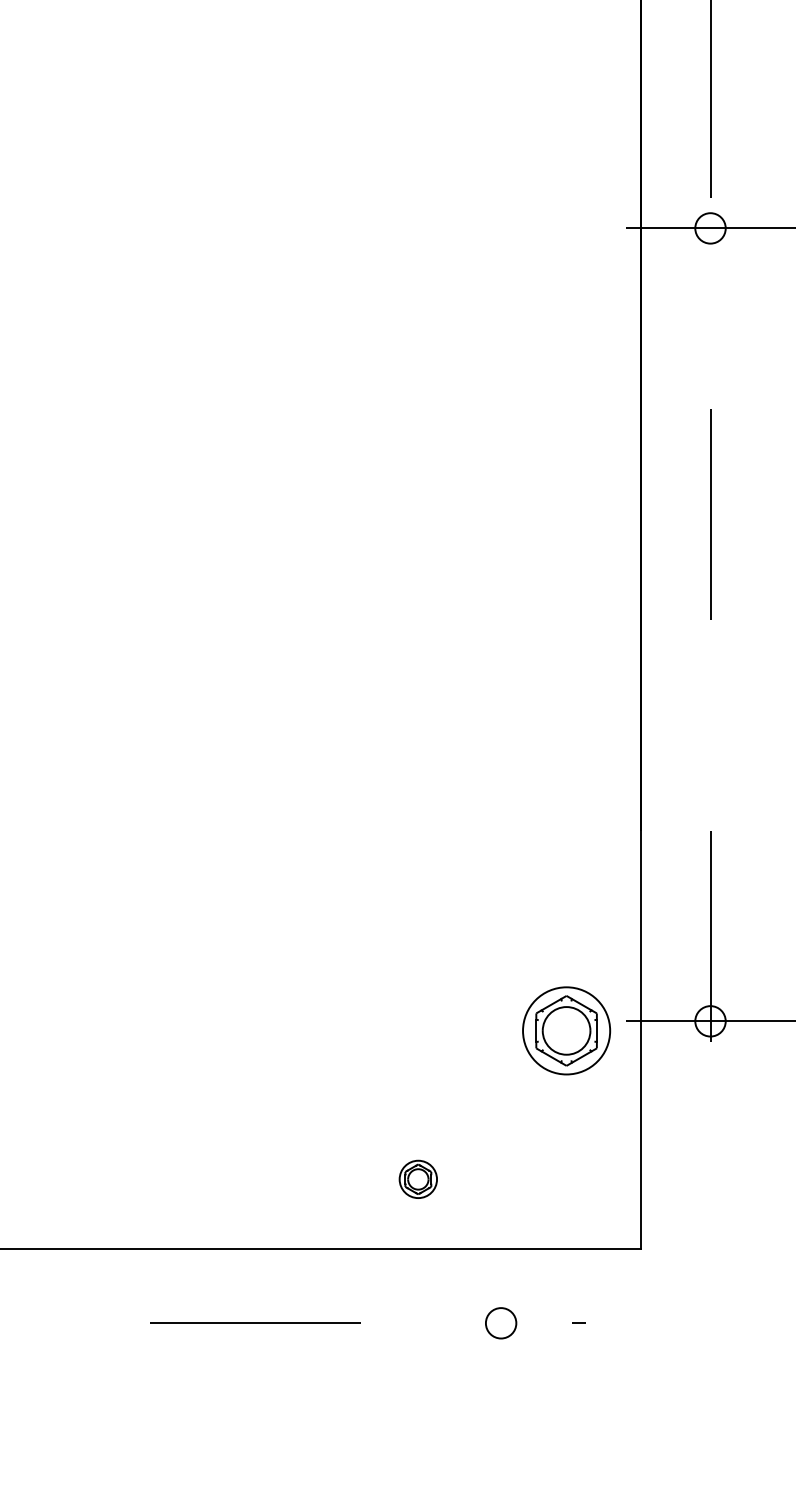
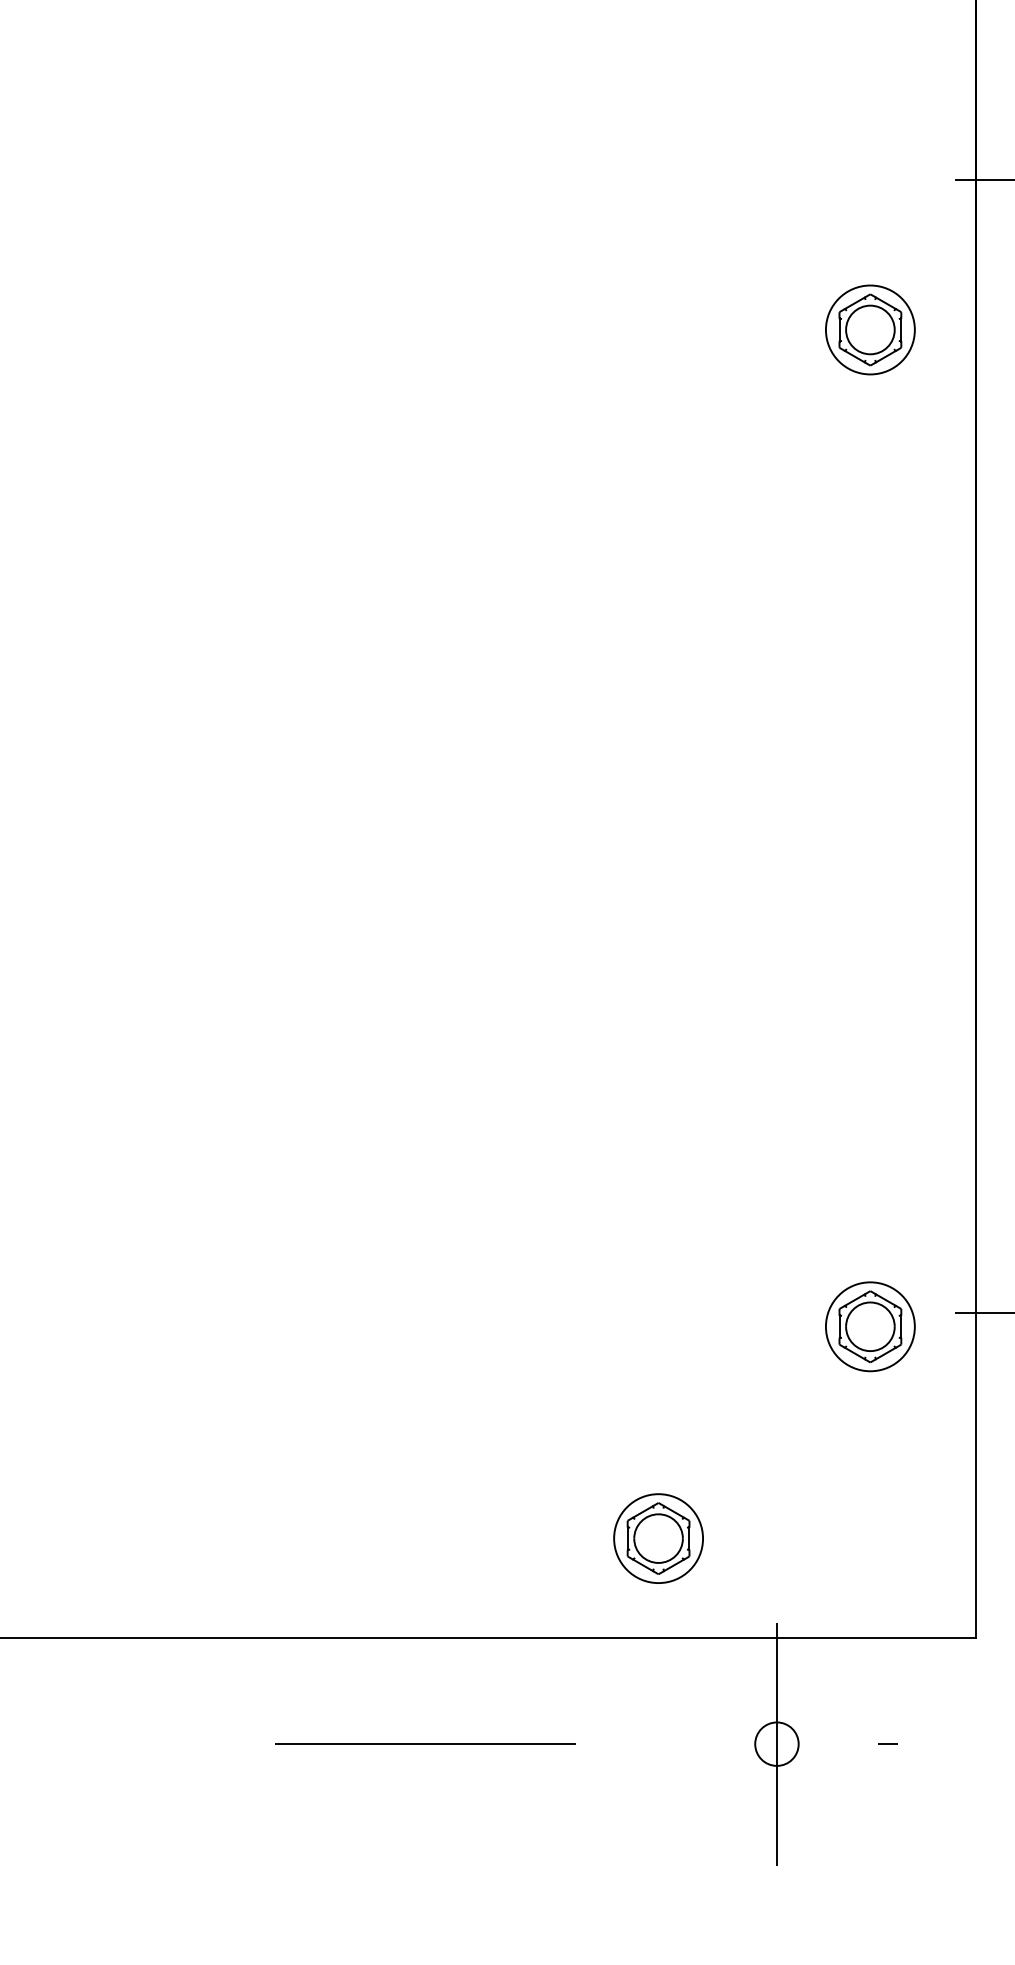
part: (566, 333) -> (870, 330), added
part: (566, 1031) -> (870, 1327), size x0.71
part: (418, 1179) -> (658, 1538), size x1.67
line: (501, 1323) -> (777, 1744), added

